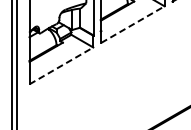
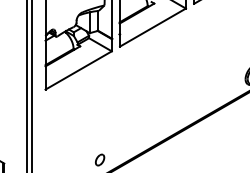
line: (133, 24) -> (153, 27), dashed -> solid
line: (62, 65) -> (79, 70), dashed -> solid

